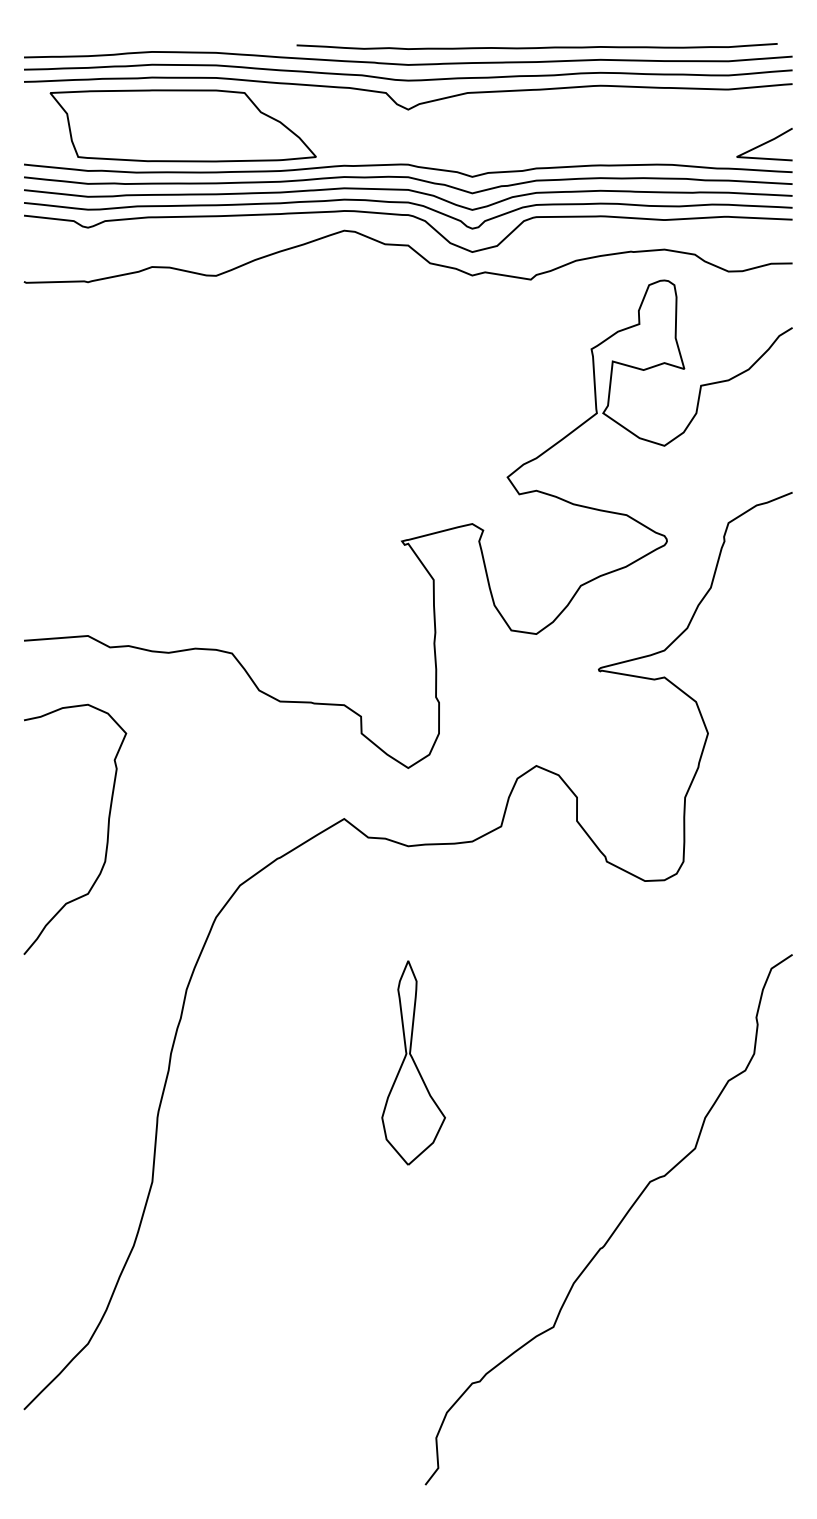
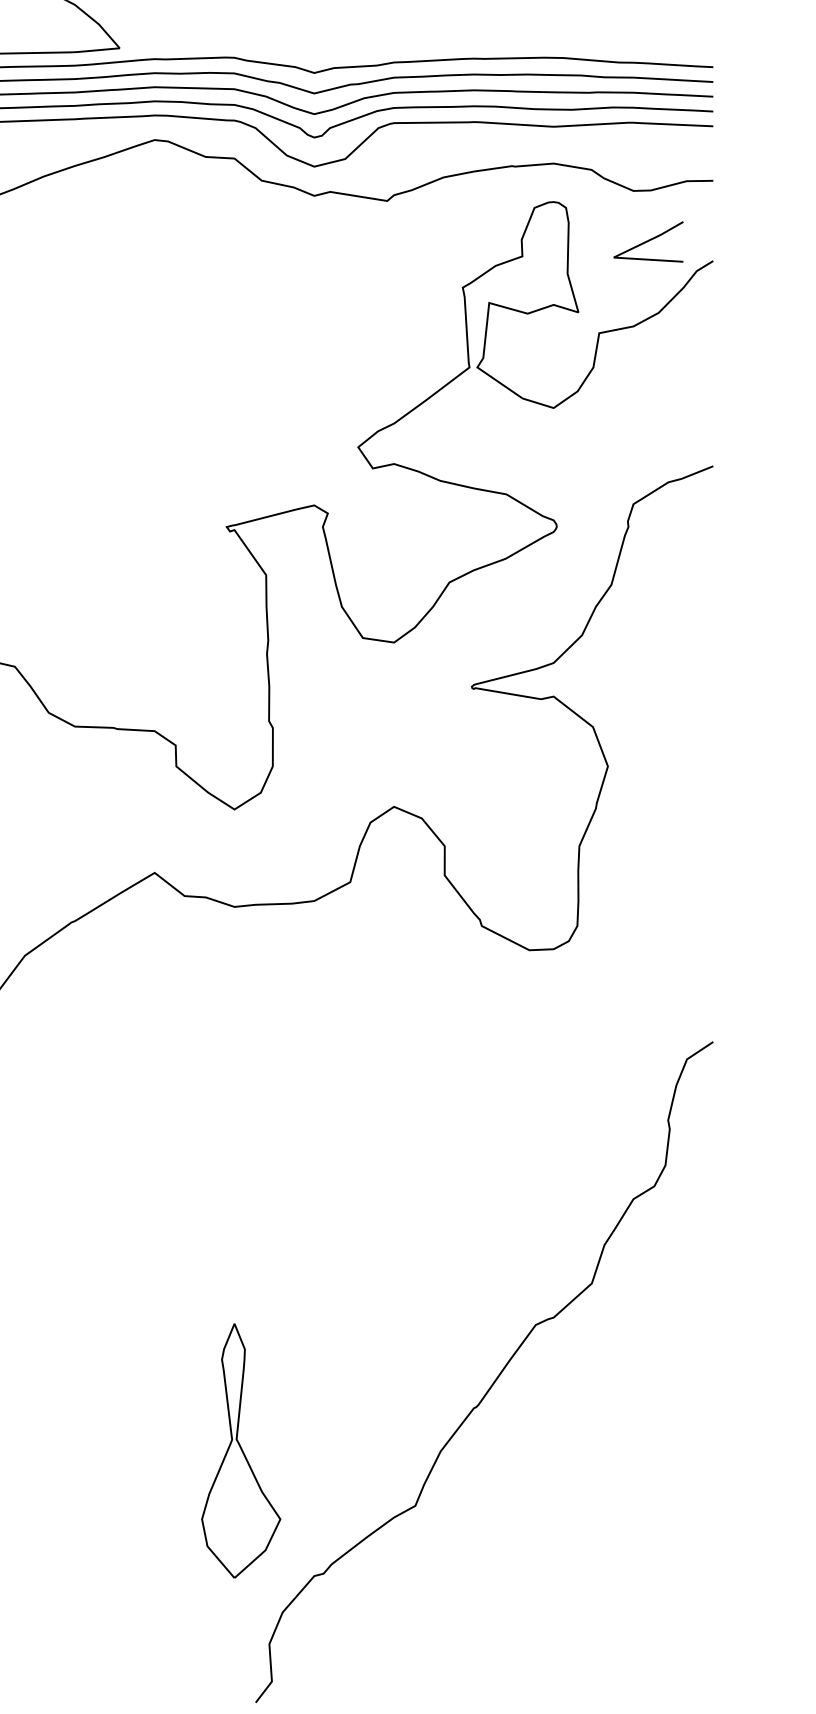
line: (764, 144) -> (648, 241), moved
part: (413, 1062) -> (241, 1450), moved

